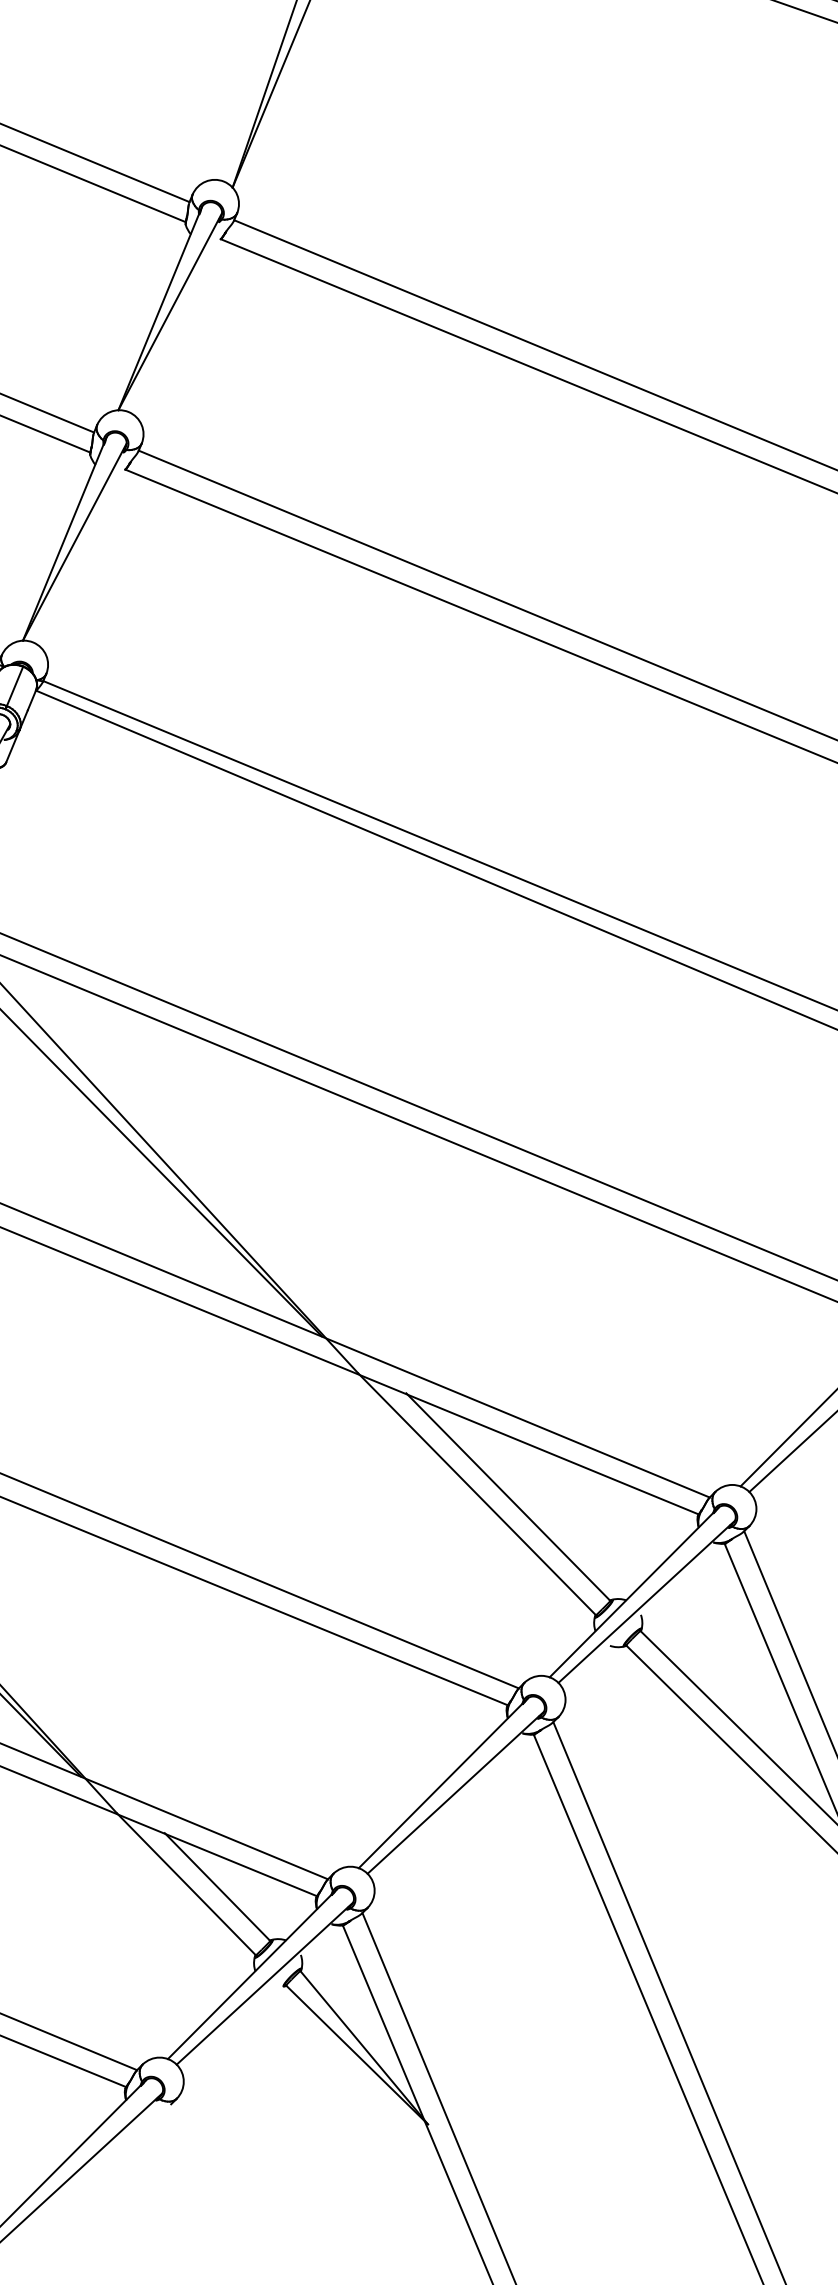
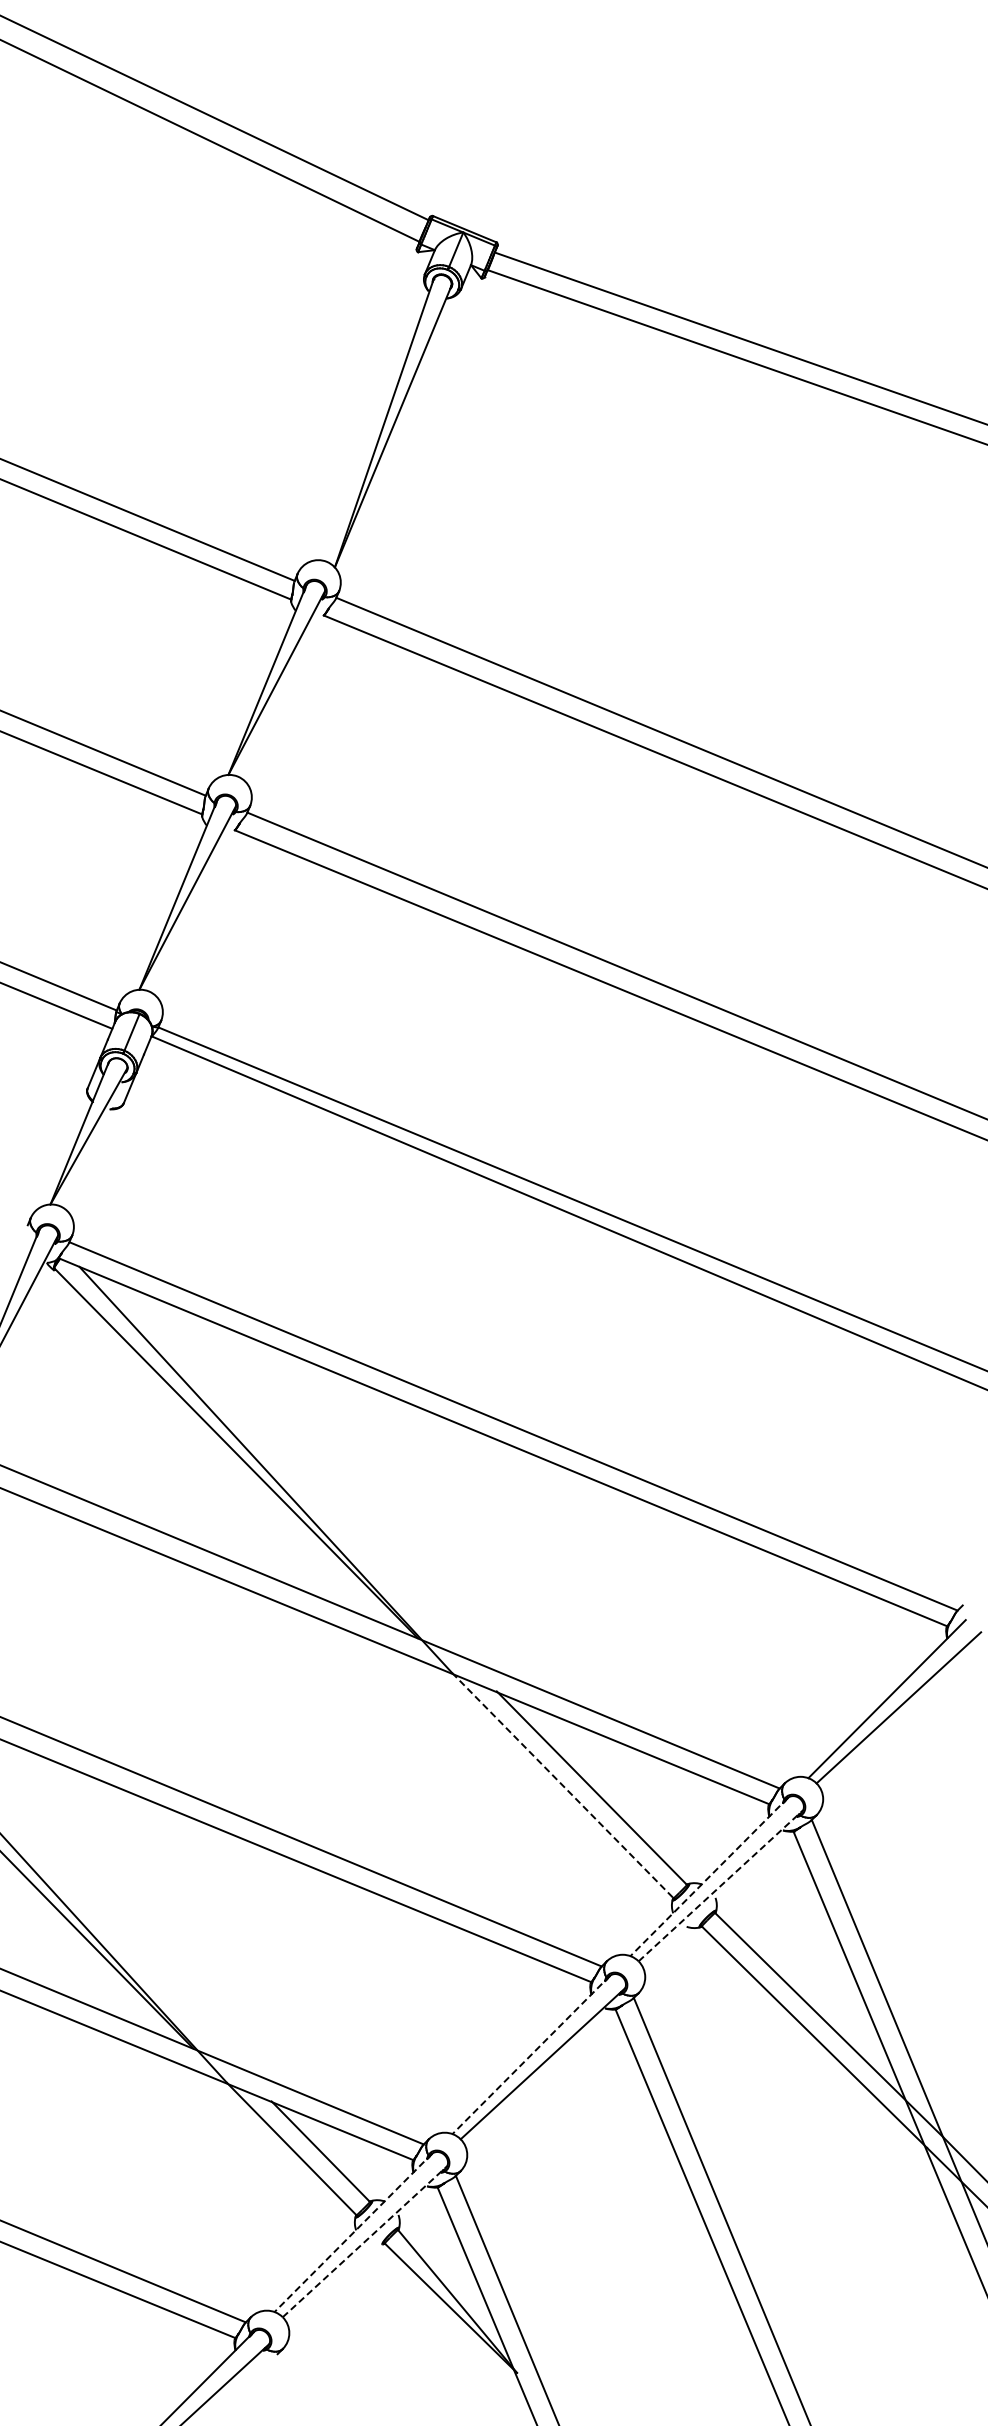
line: (477, 1494) -> (563, 1785), solid -> dashed
line: (634, 1592) -> (709, 1877), solid -> dashed
line: (646, 1601) -> (720, 1885), solid -> dashed
line: (443, 1783) -> (531, 2055), solid -> dashed
line: (252, 1973) -> (353, 2232), solid -> dashed
line: (265, 1983) -> (365, 2241), solid -> dashed

